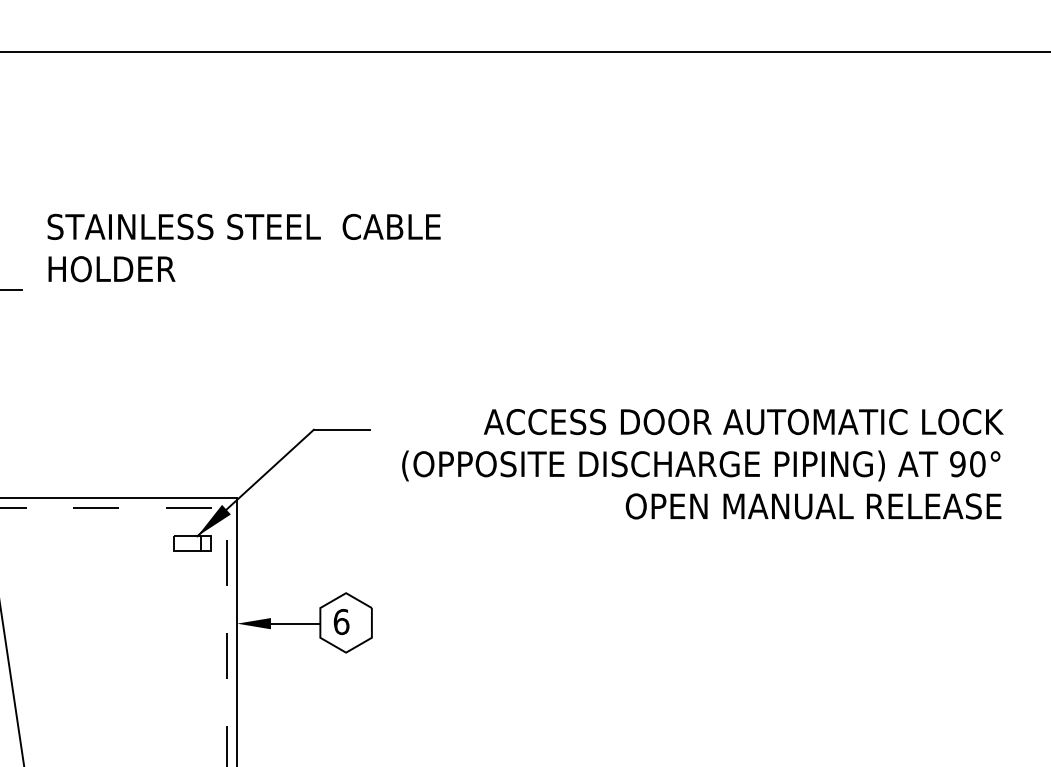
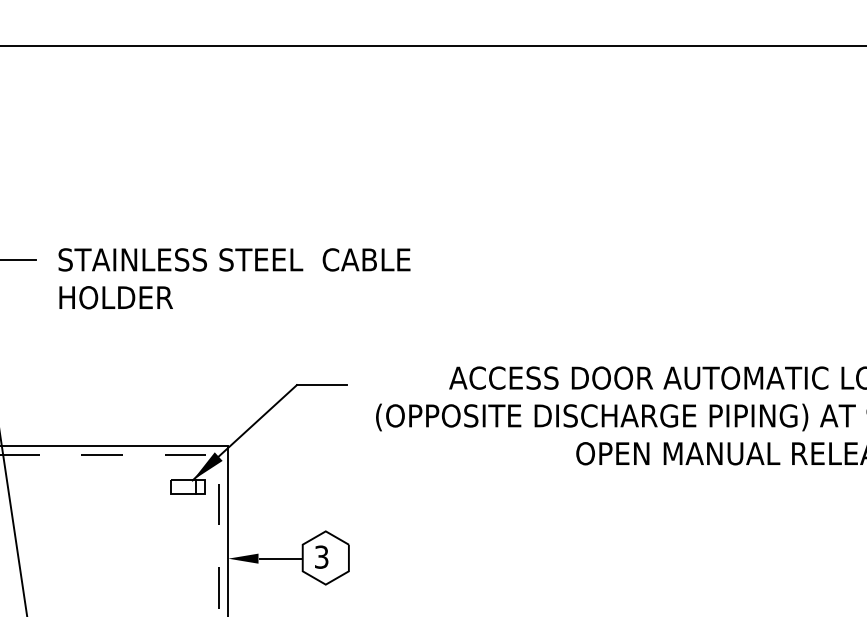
text: (243, 247) -> (233, 278), moved
text: (341, 622) -> (321, 557), 6 -> 3

